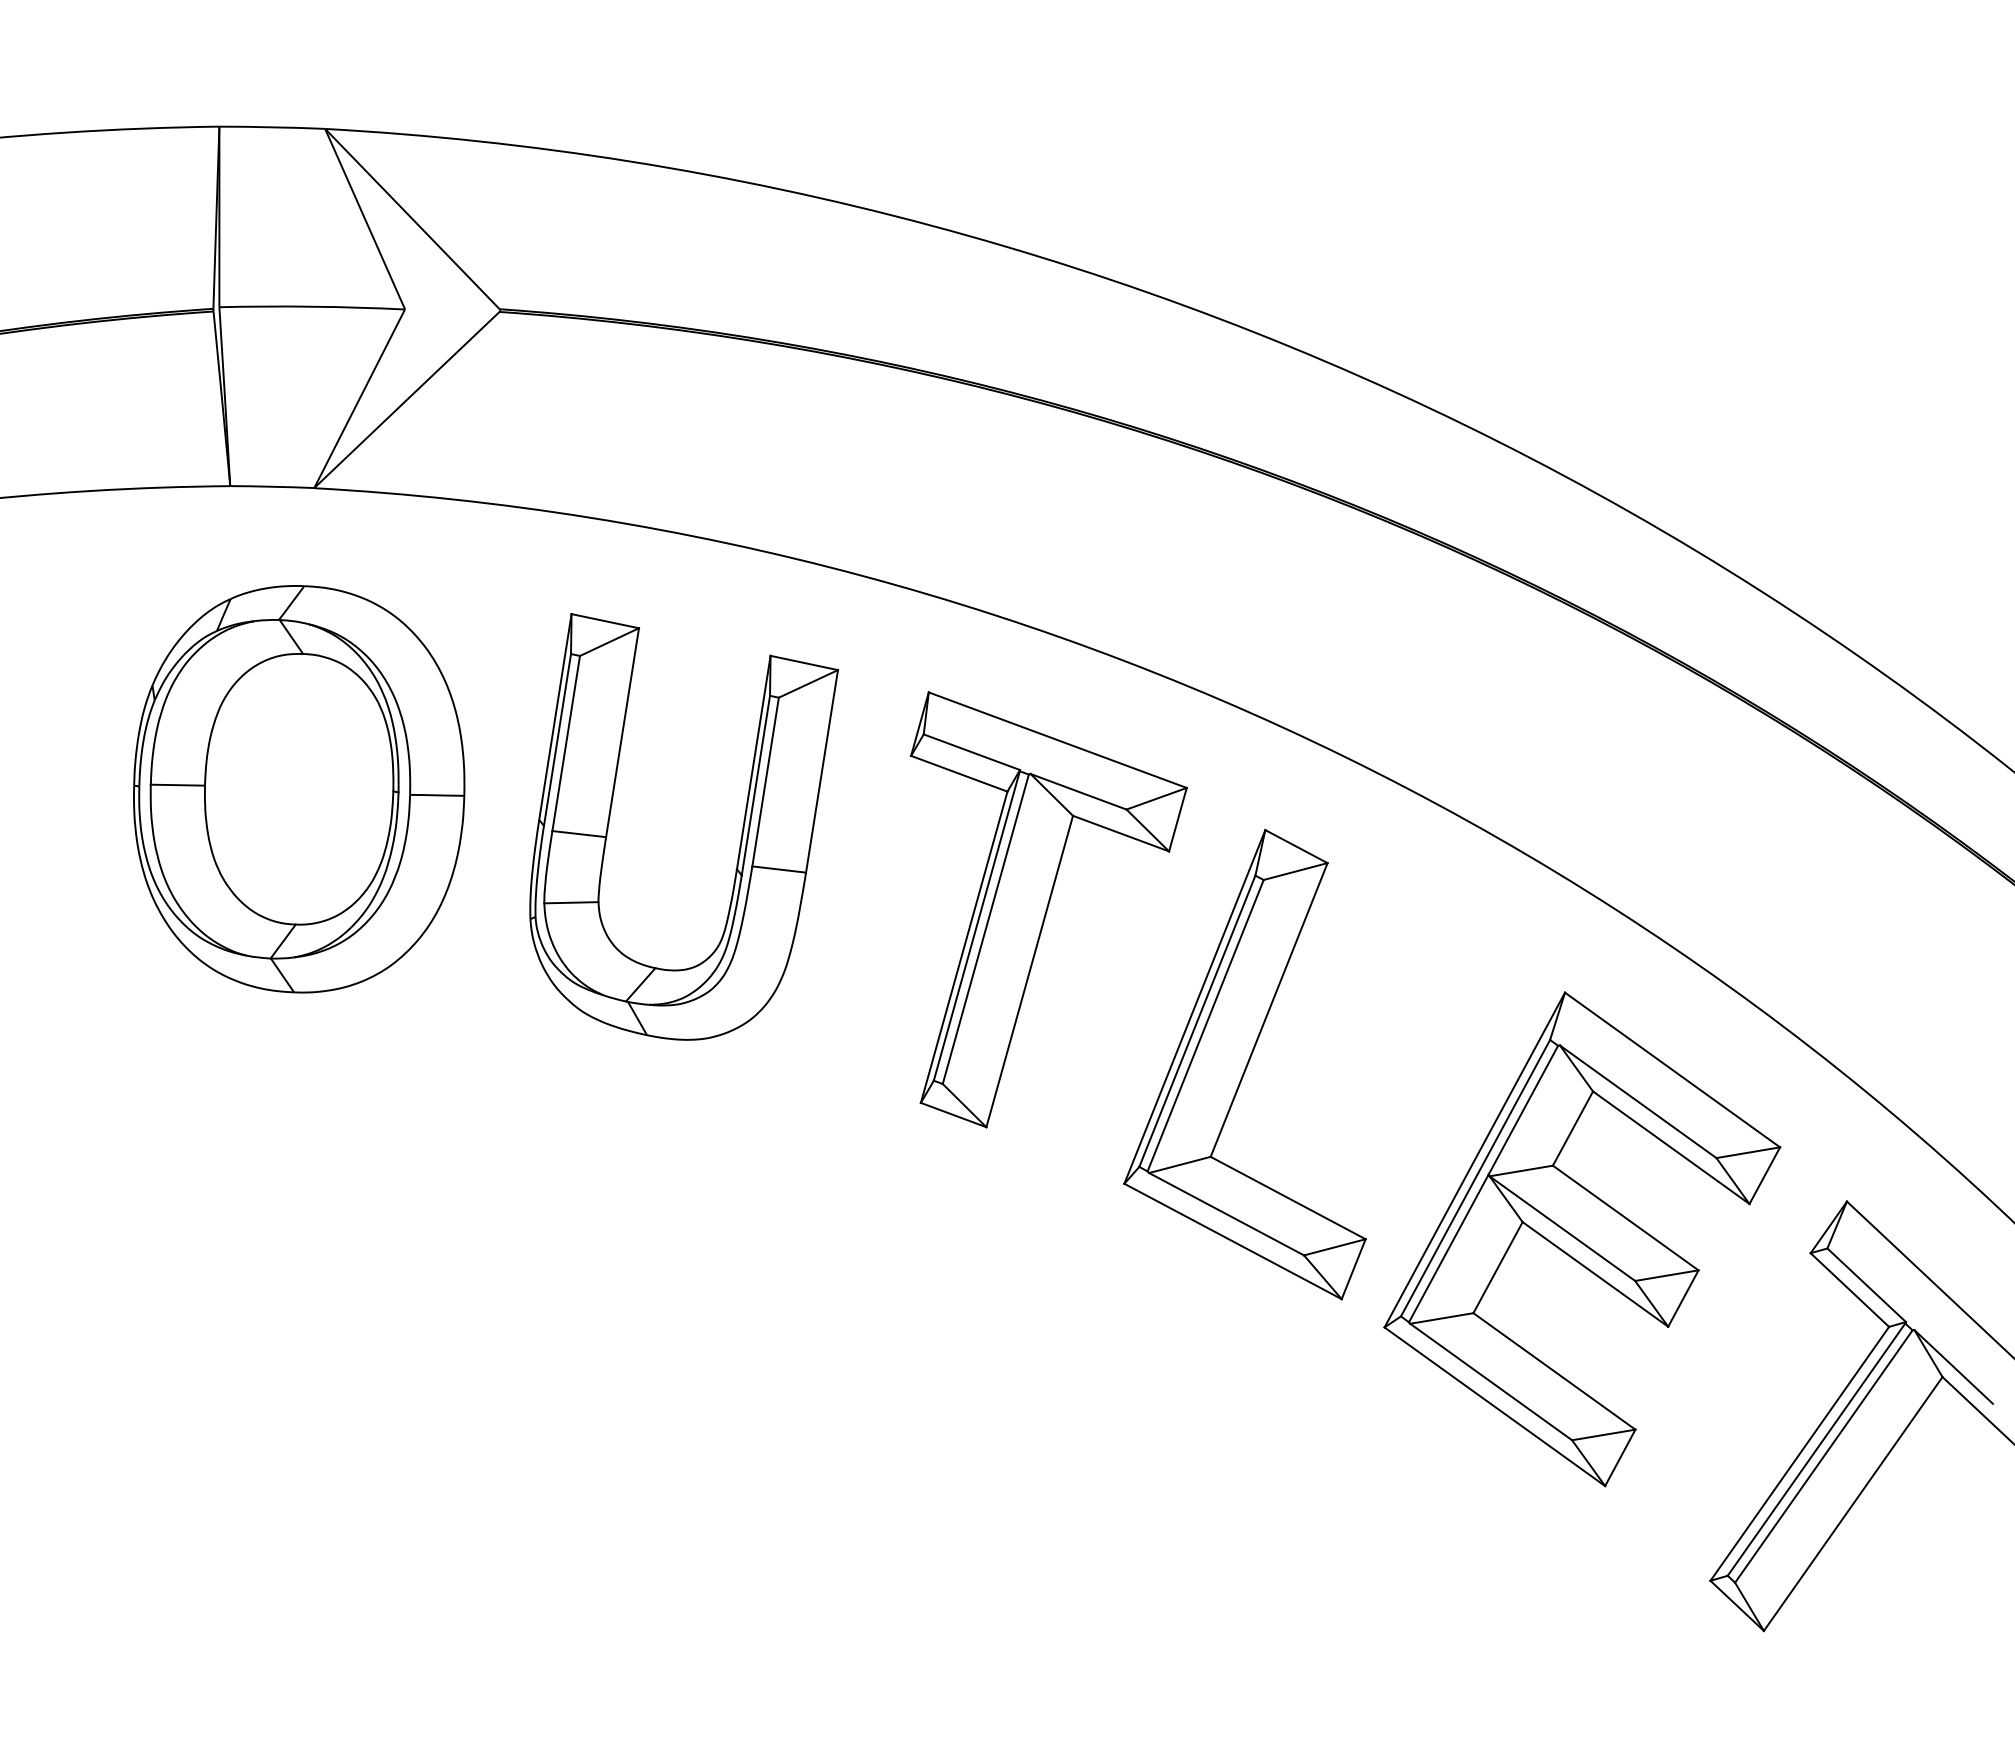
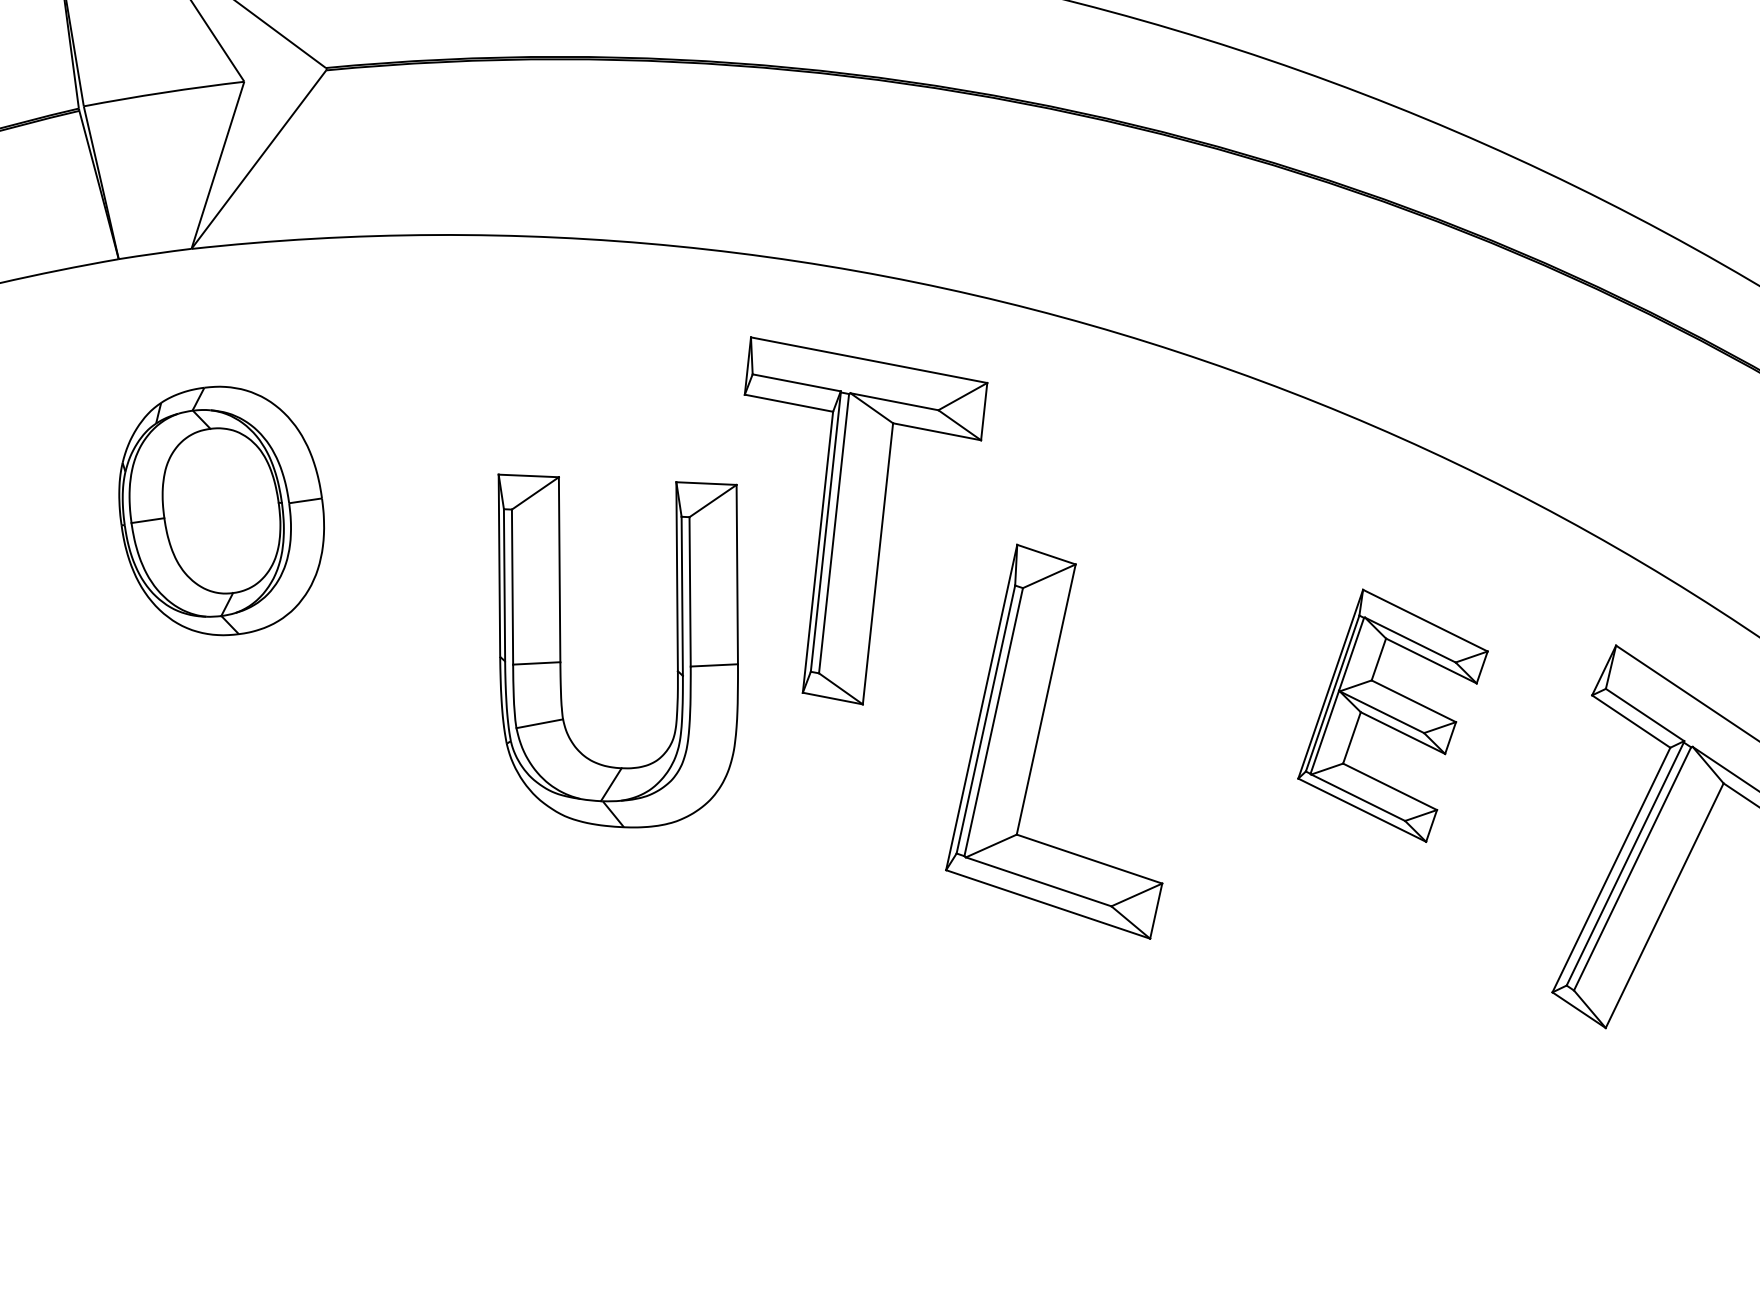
part: (299, 789) -> (221, 511), size x0.7
part: (740, 838) -> (676, 644), moved
part: (1244, 1064) -> (1032, 750), moved
part: (1582, 1239) -> (1393, 716), size x0.6

